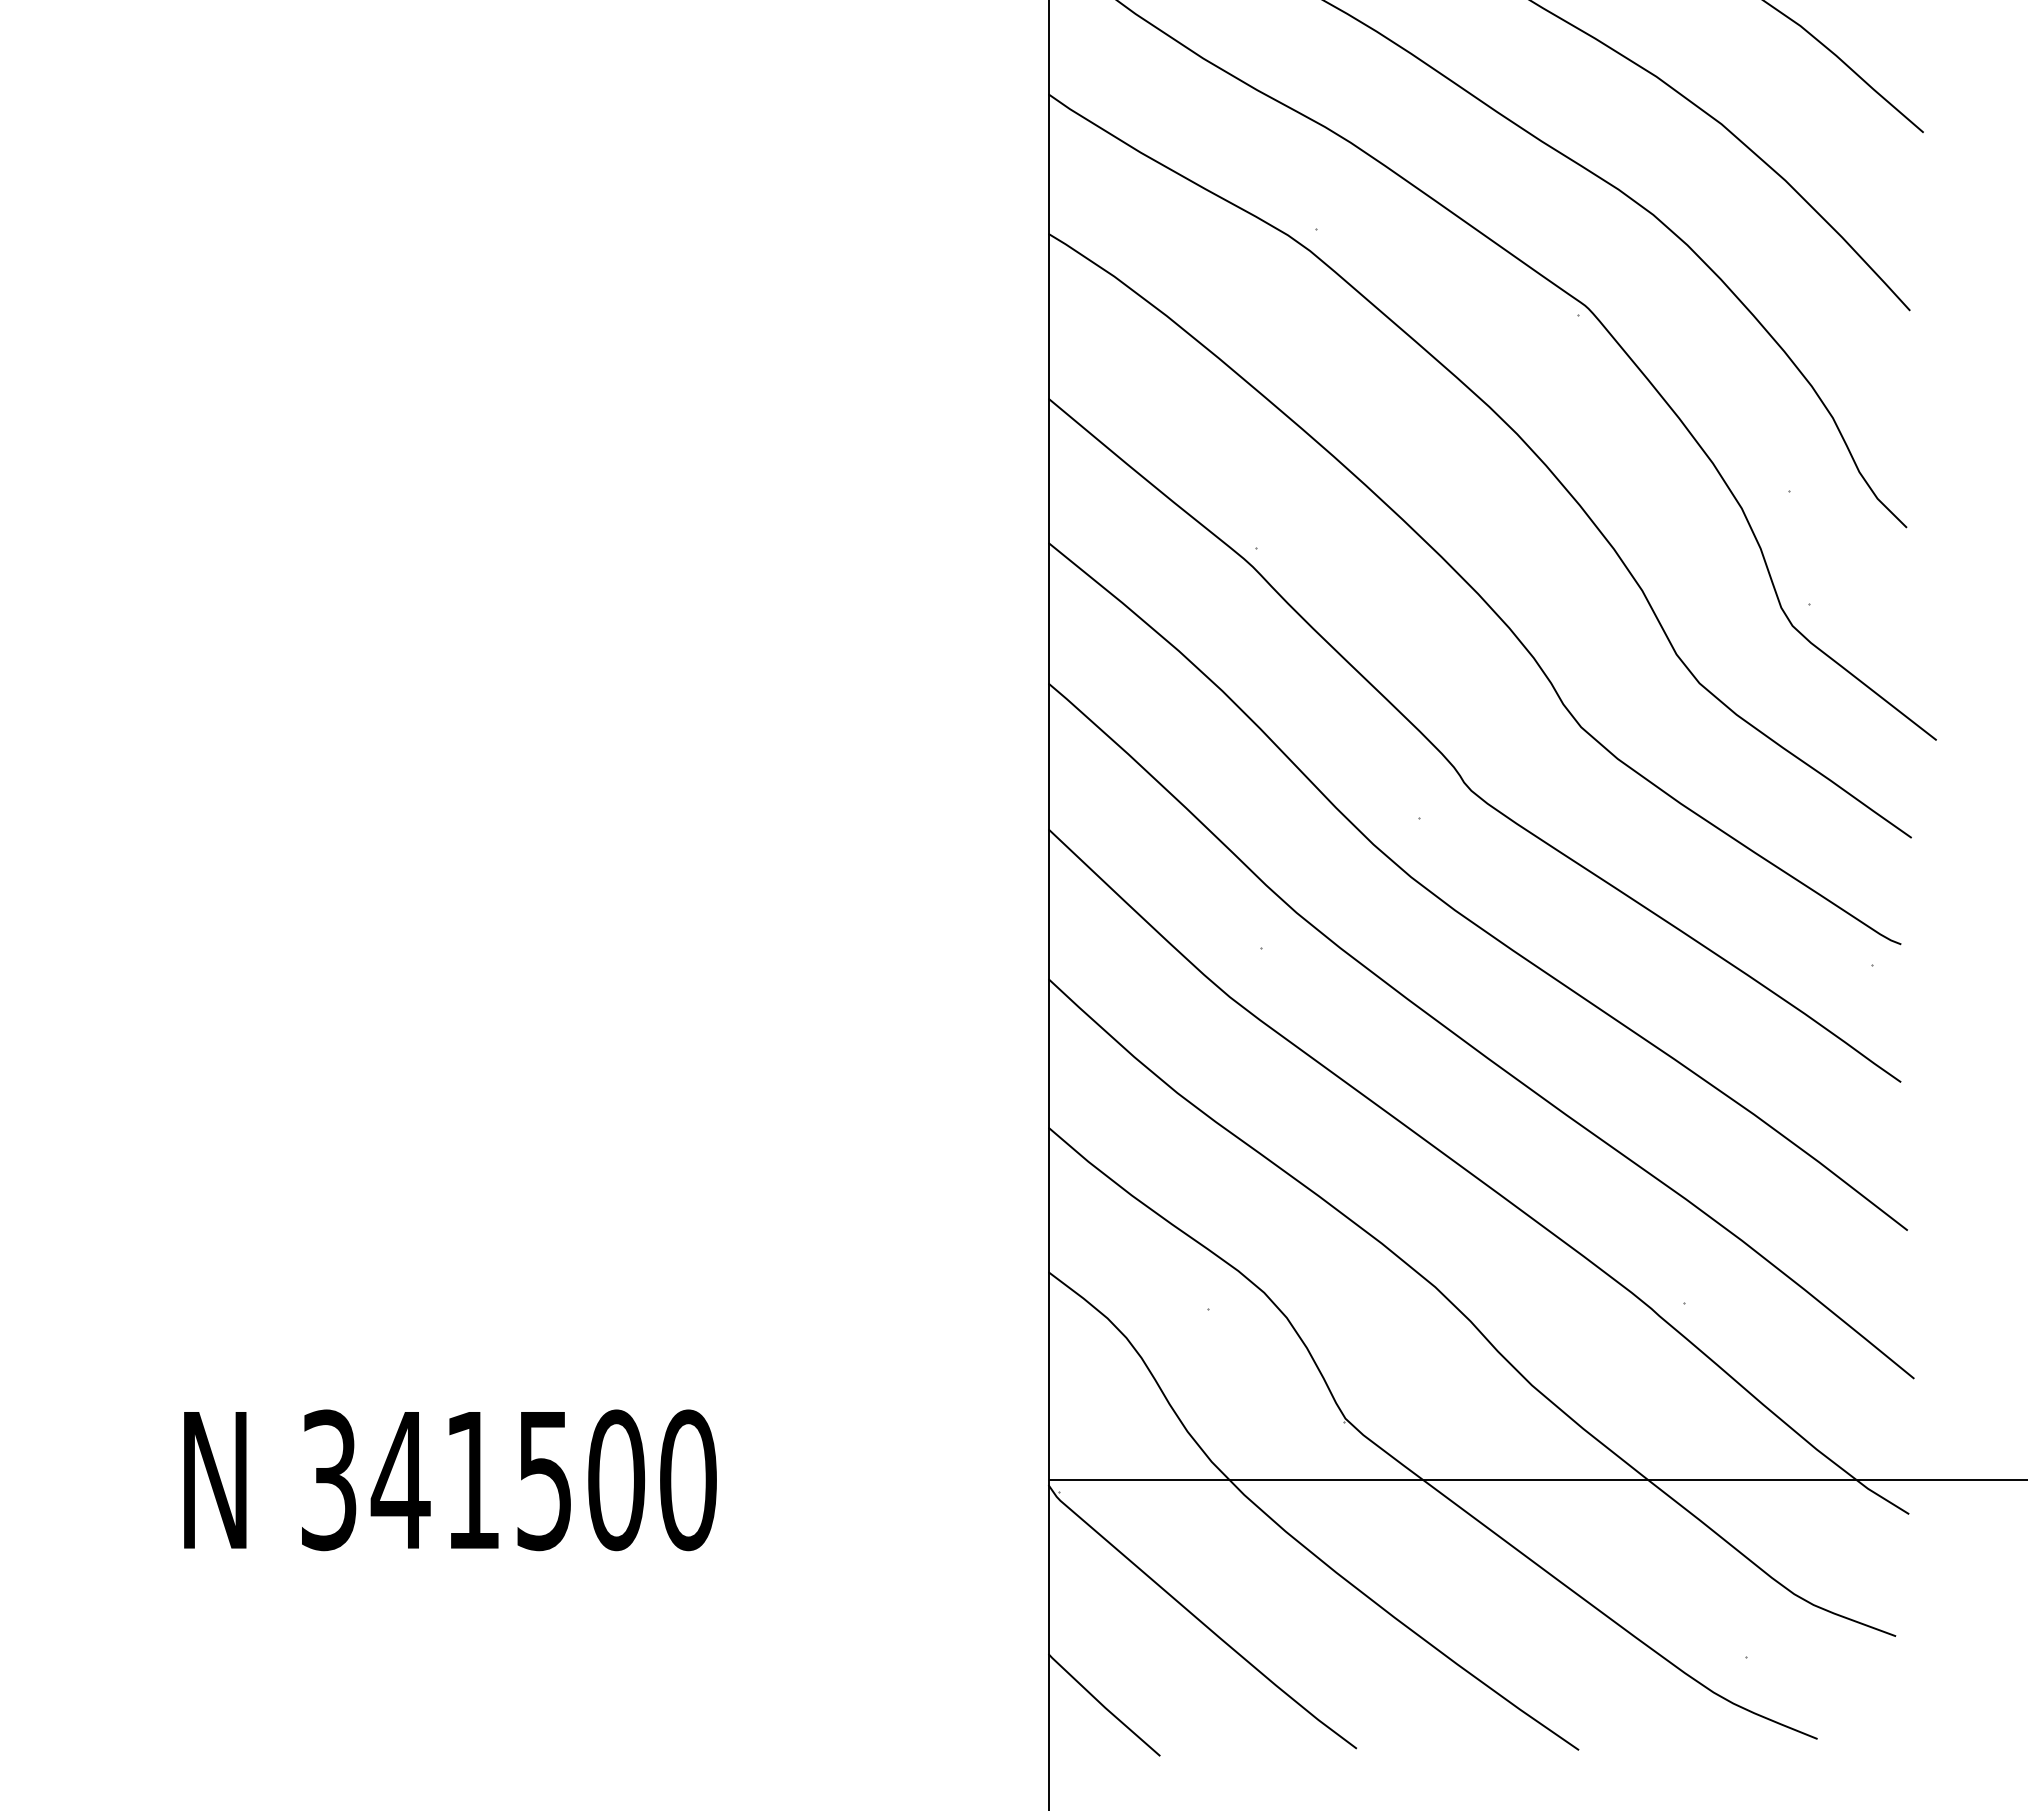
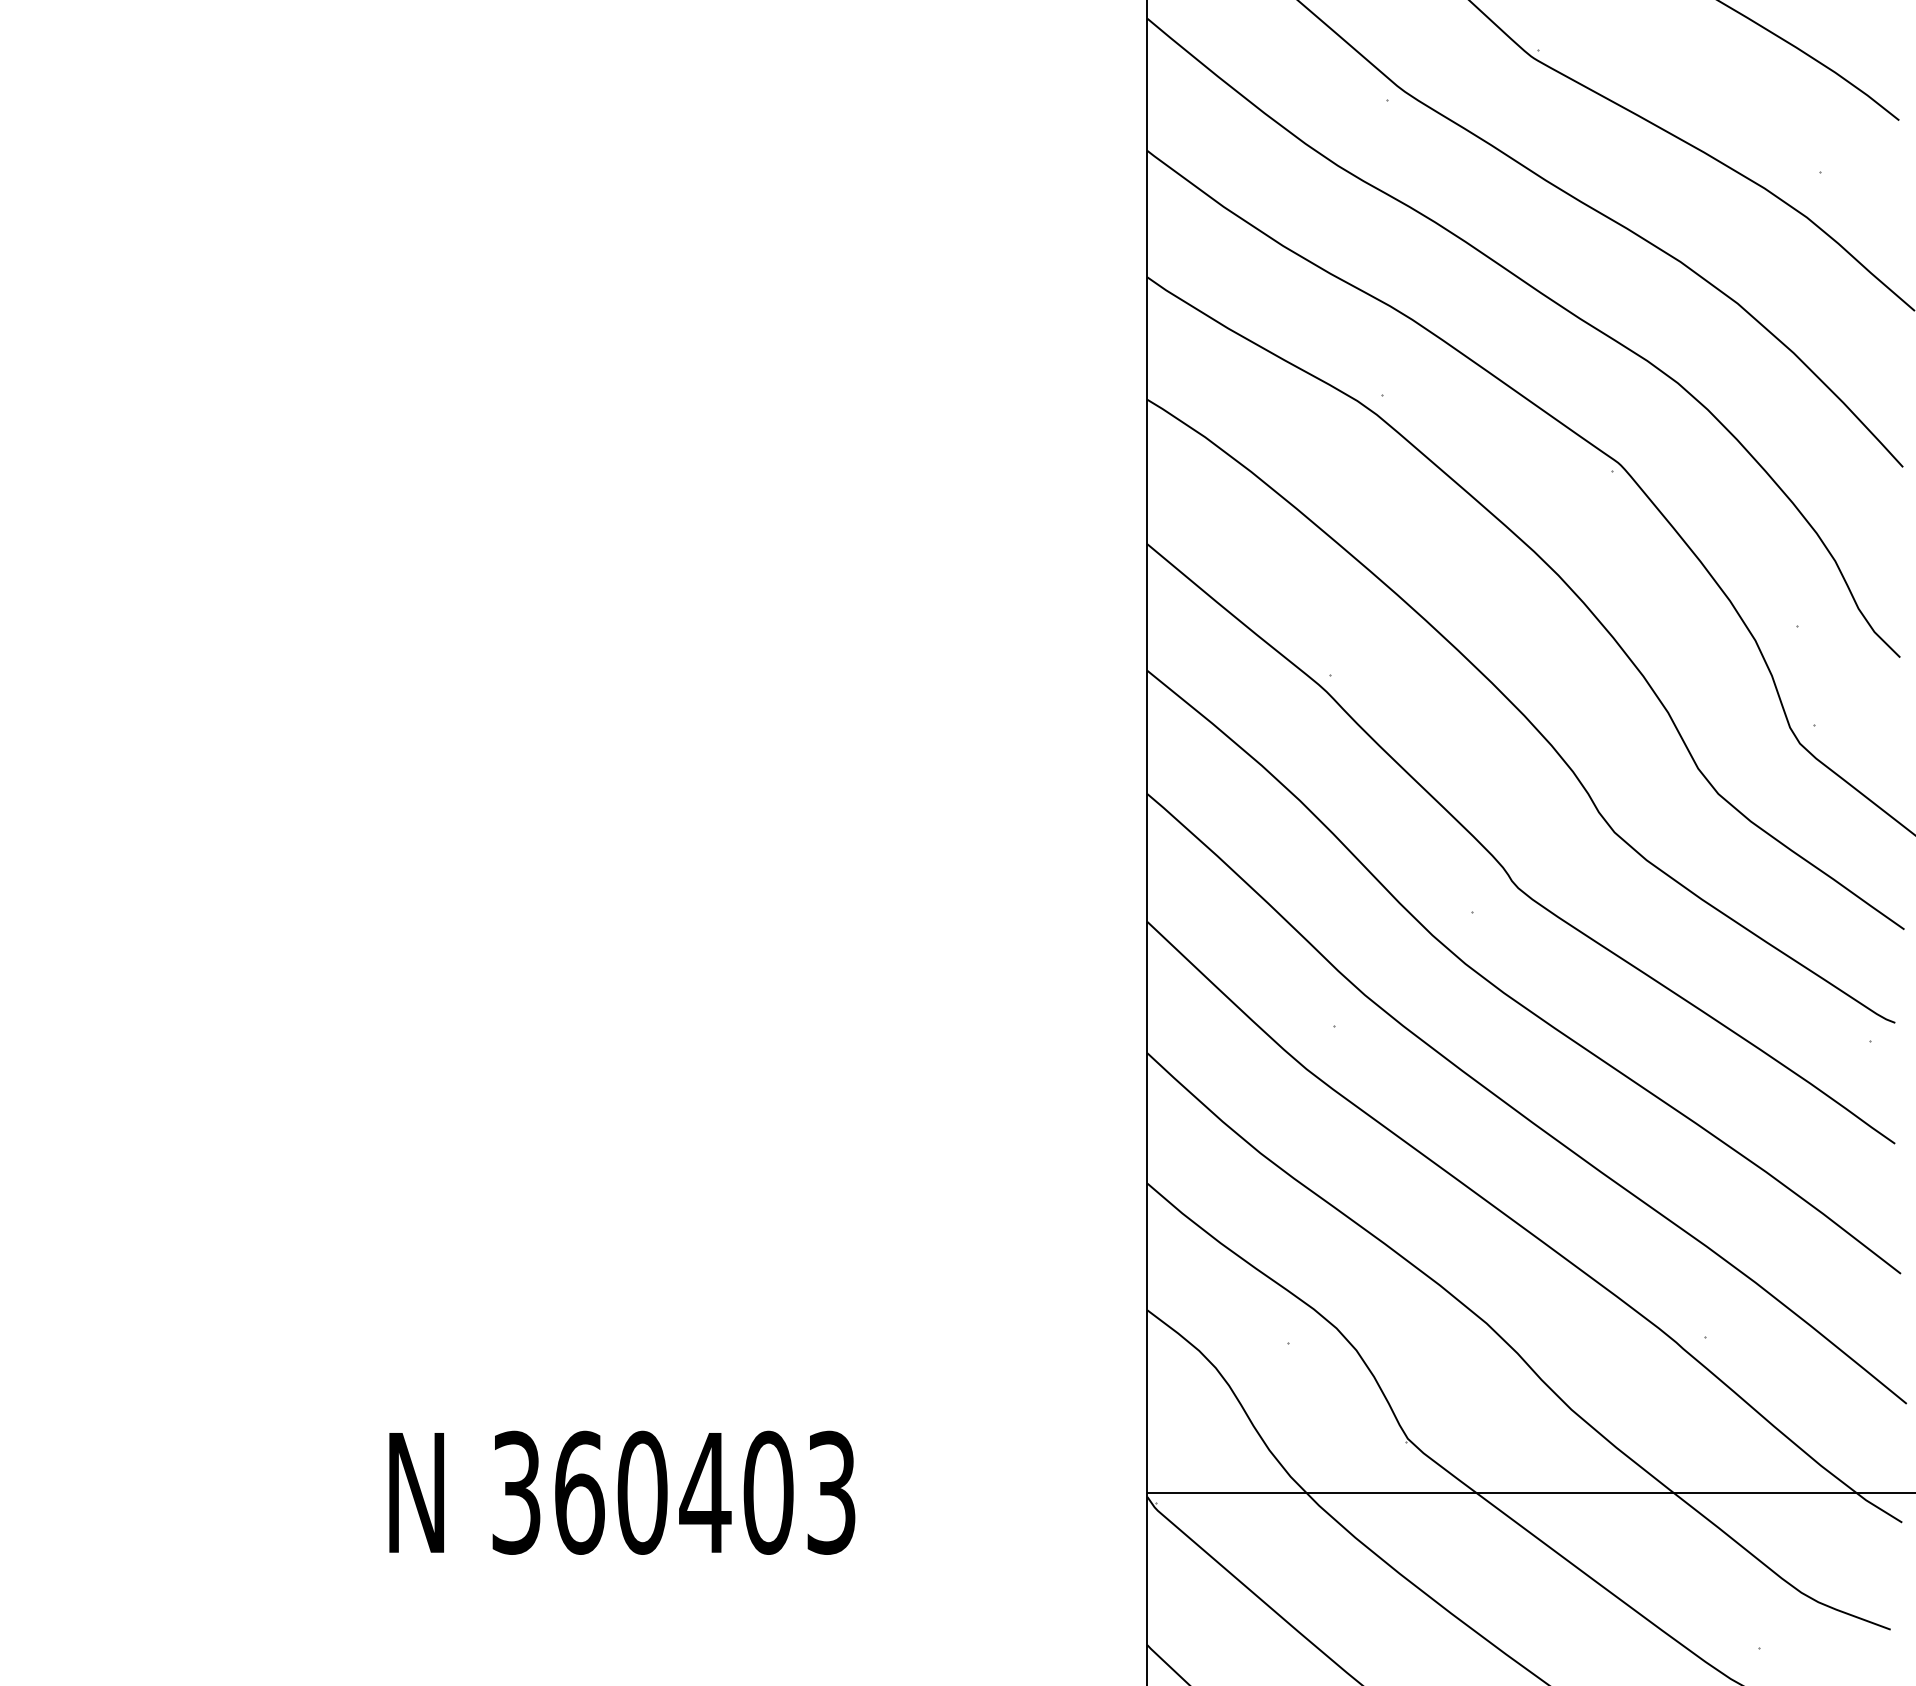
text: (543, 1479) -> (704, 1492), 341500 -> 360403

